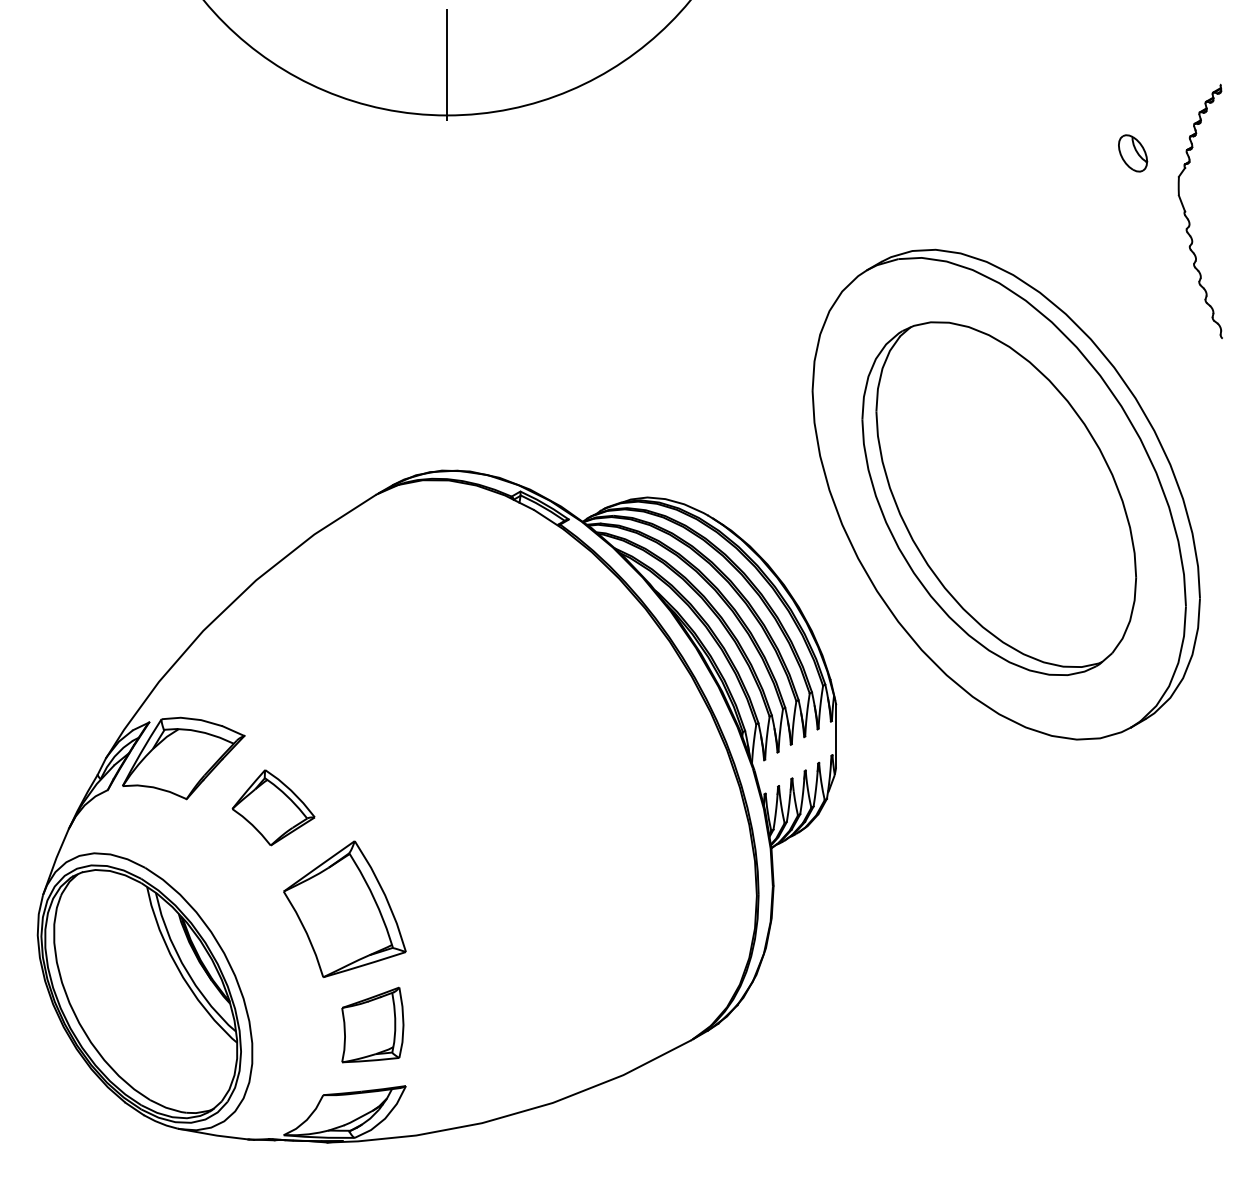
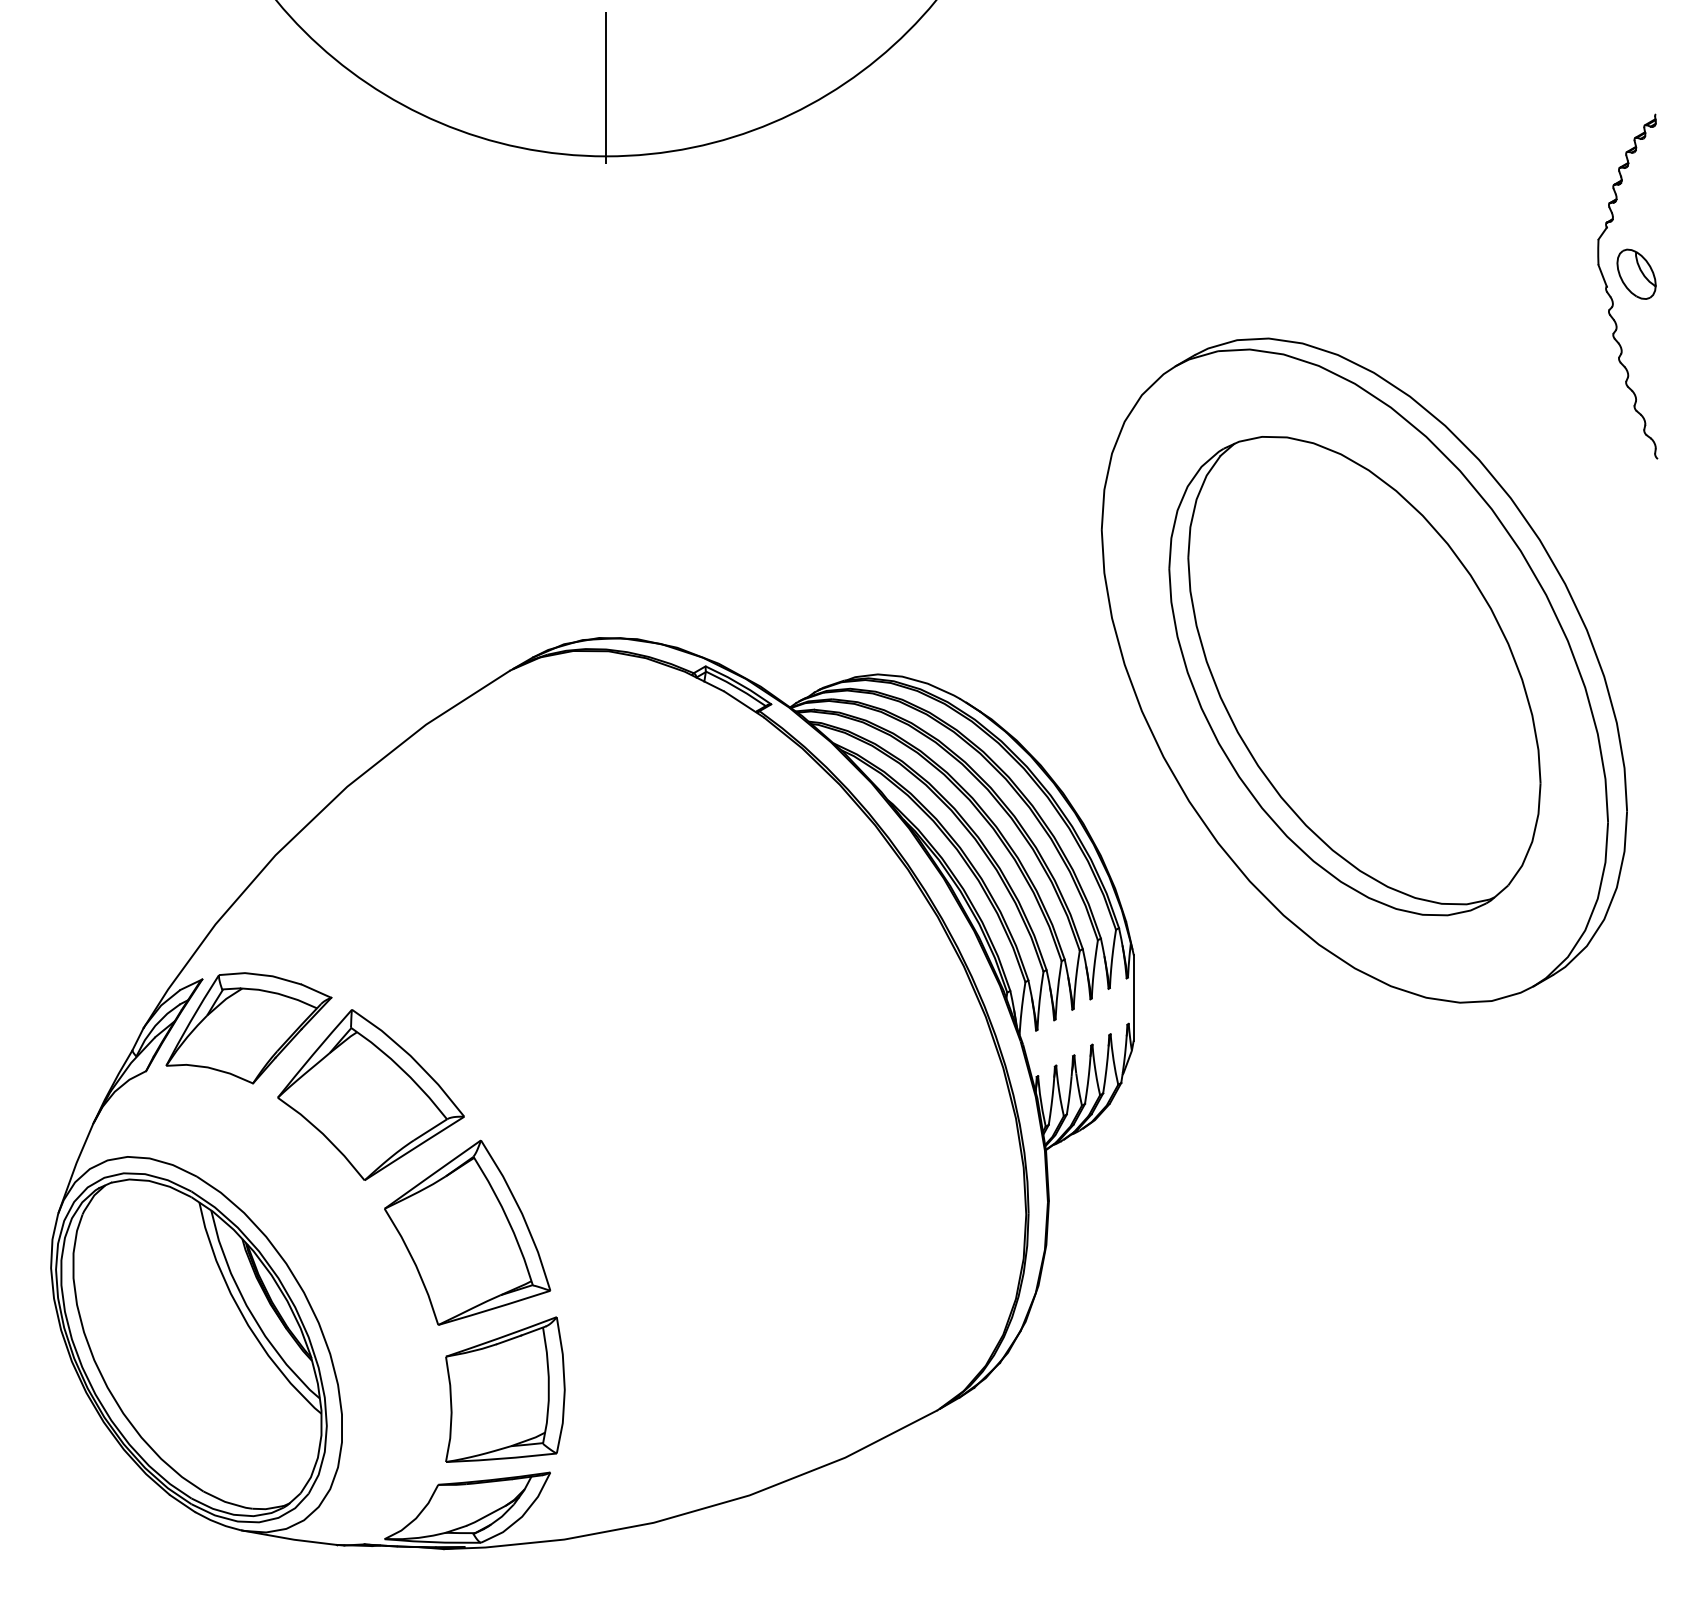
part: (1133, 153) -> (1637, 274), moved
part: (273, 807) -> (370, 1094), size x1.67
part: (372, 1024) -> (505, 1389), size x1.43

